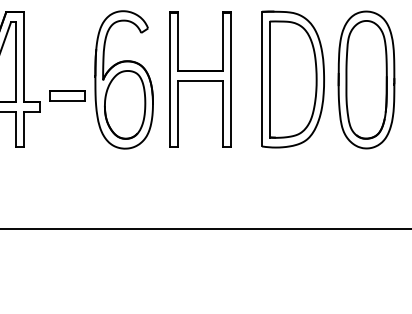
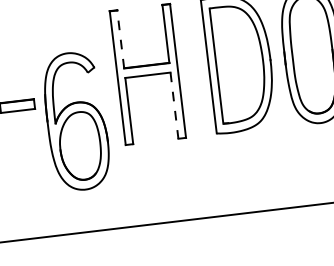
line: (177, 41) -> (120, 39), solid -> dashed
part: (123, 79) -> (75, 121), moved
line: (223, 114) -> (174, 106), solid -> dashed

